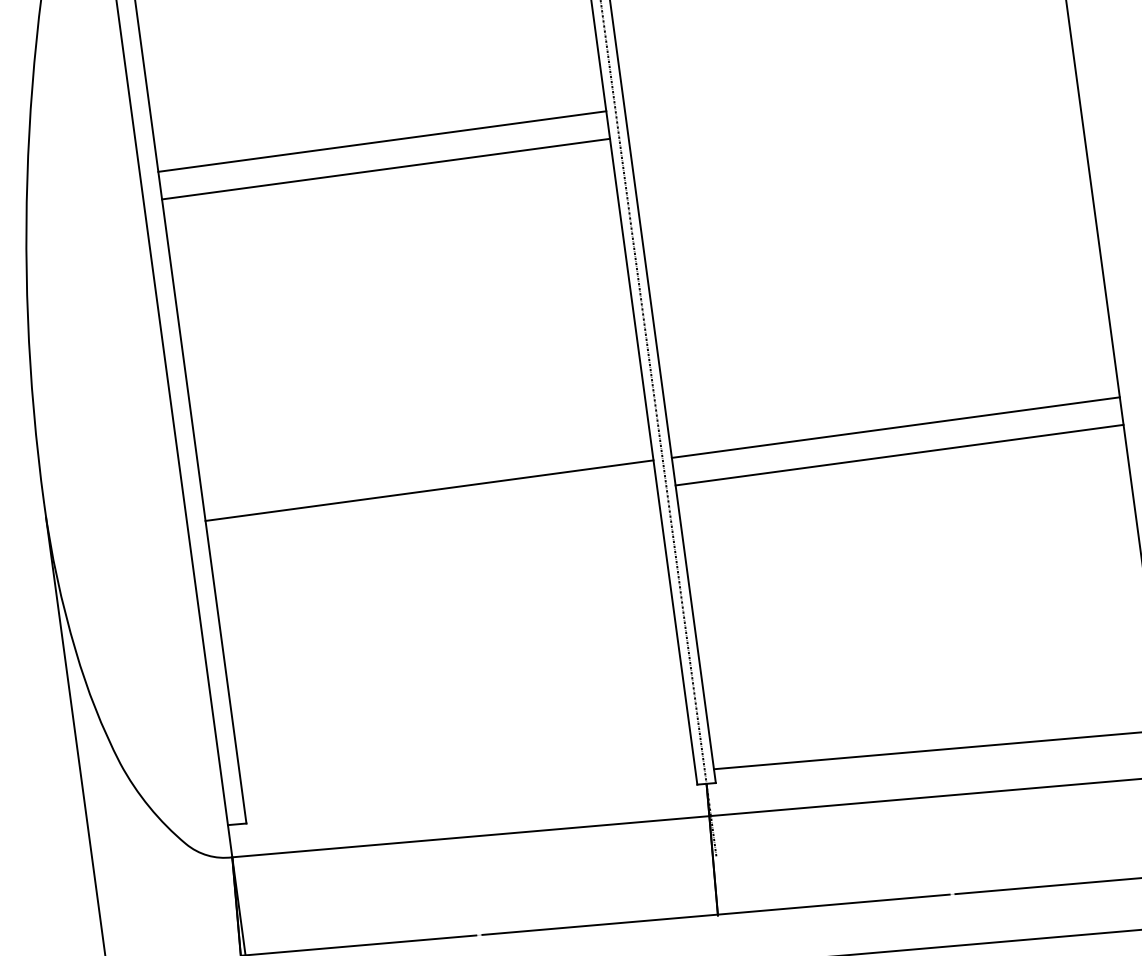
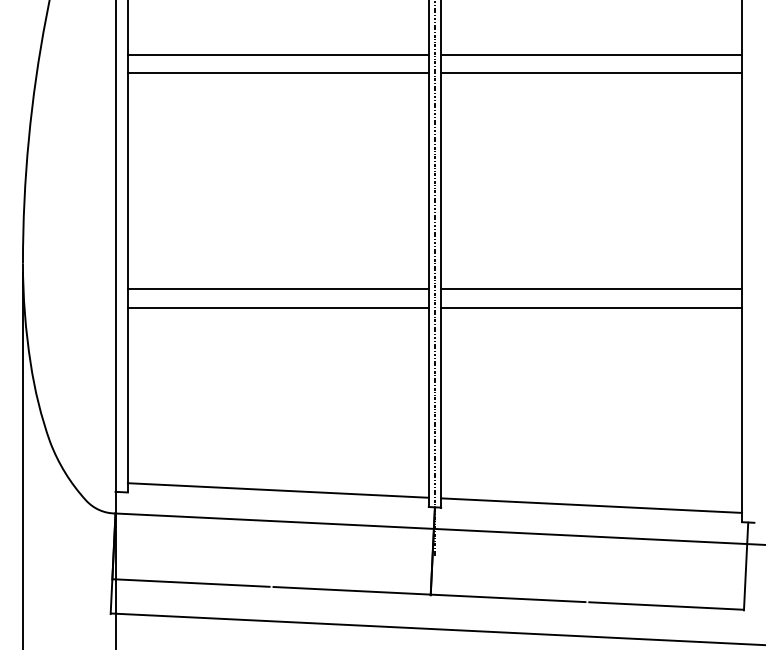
line: (848, 78) -> (591, 54), added
line: (852, 106) -> (591, 73), added
line: (431, 518) -> (277, 307), added
line: (468, 790) -> (277, 490), added

